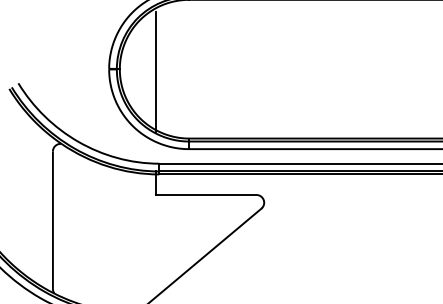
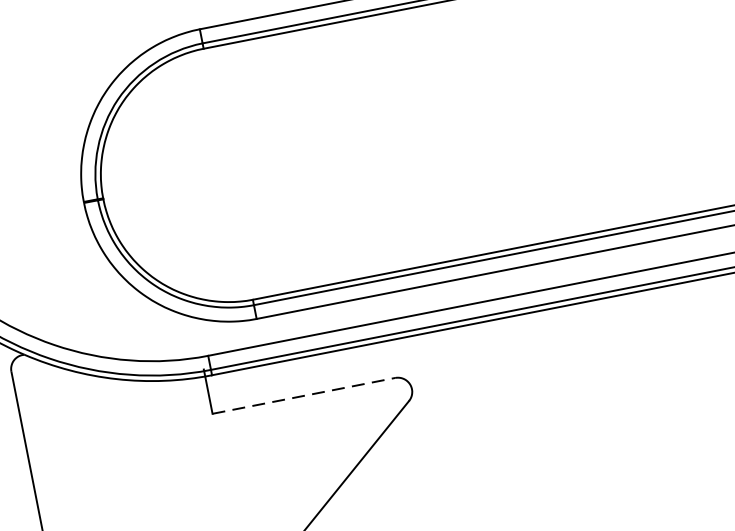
line: (155, 71) -> (168, 190), removed
line: (206, 195) -> (304, 396), solid -> dashed

